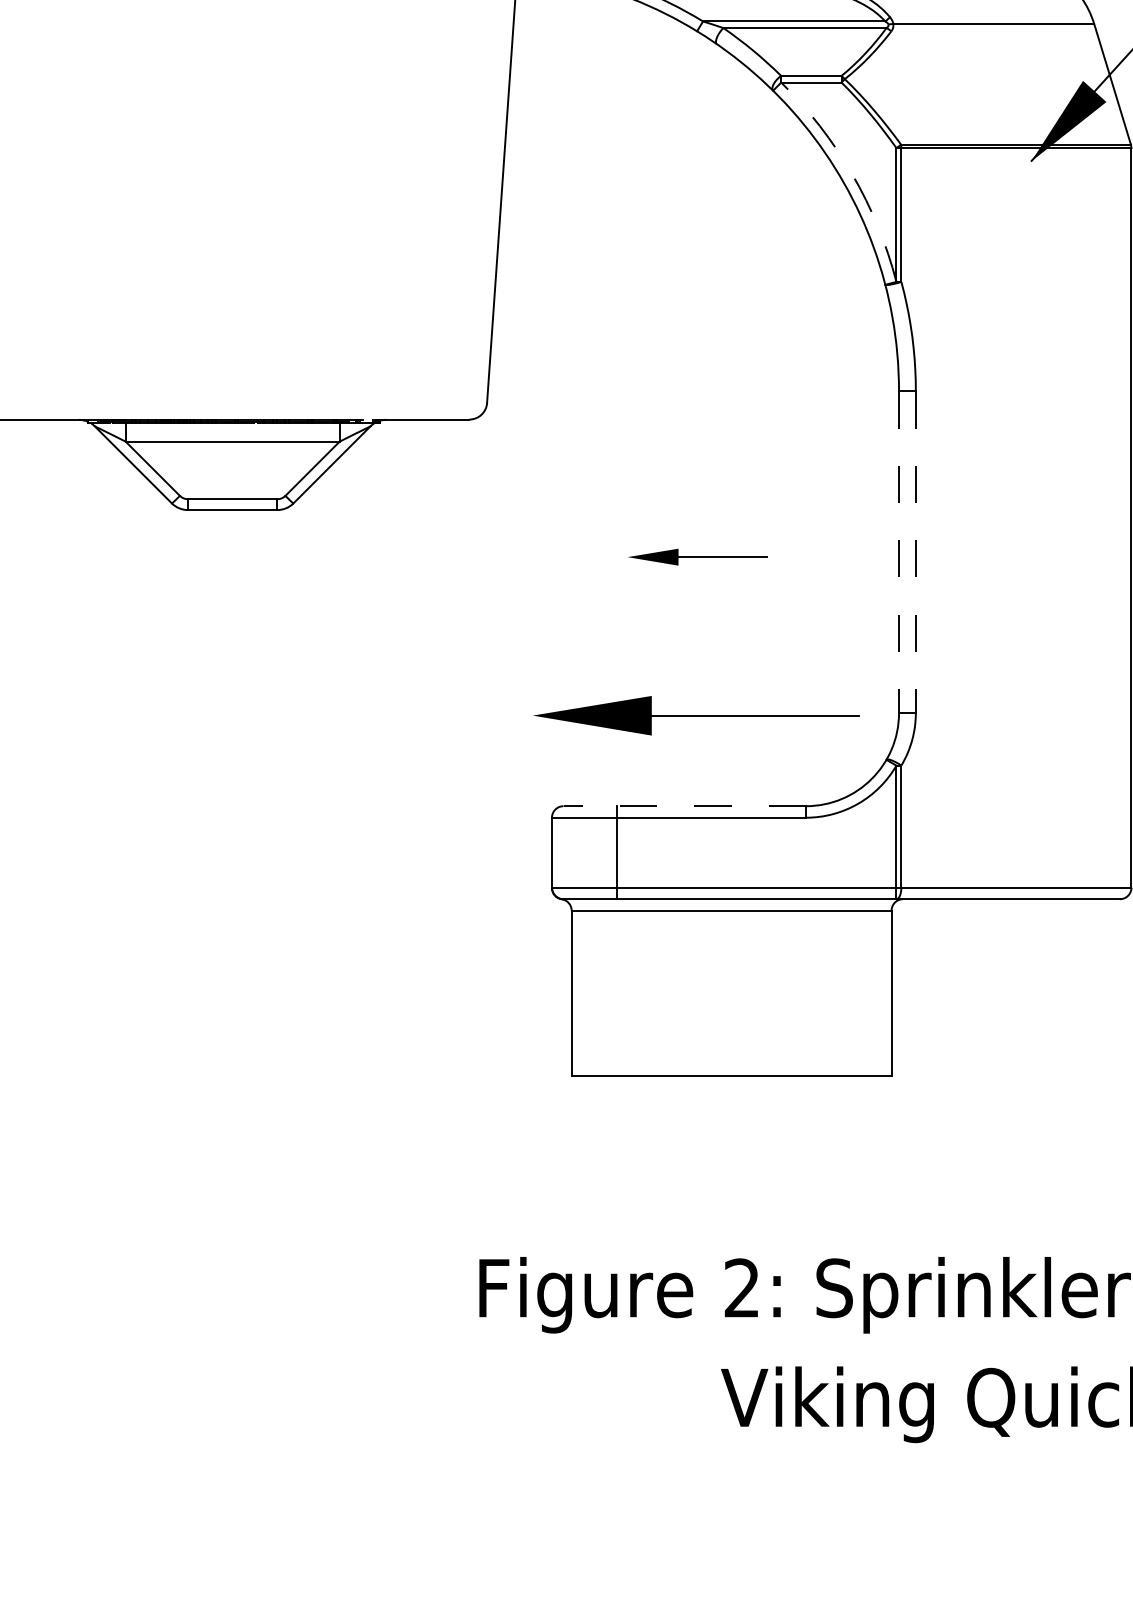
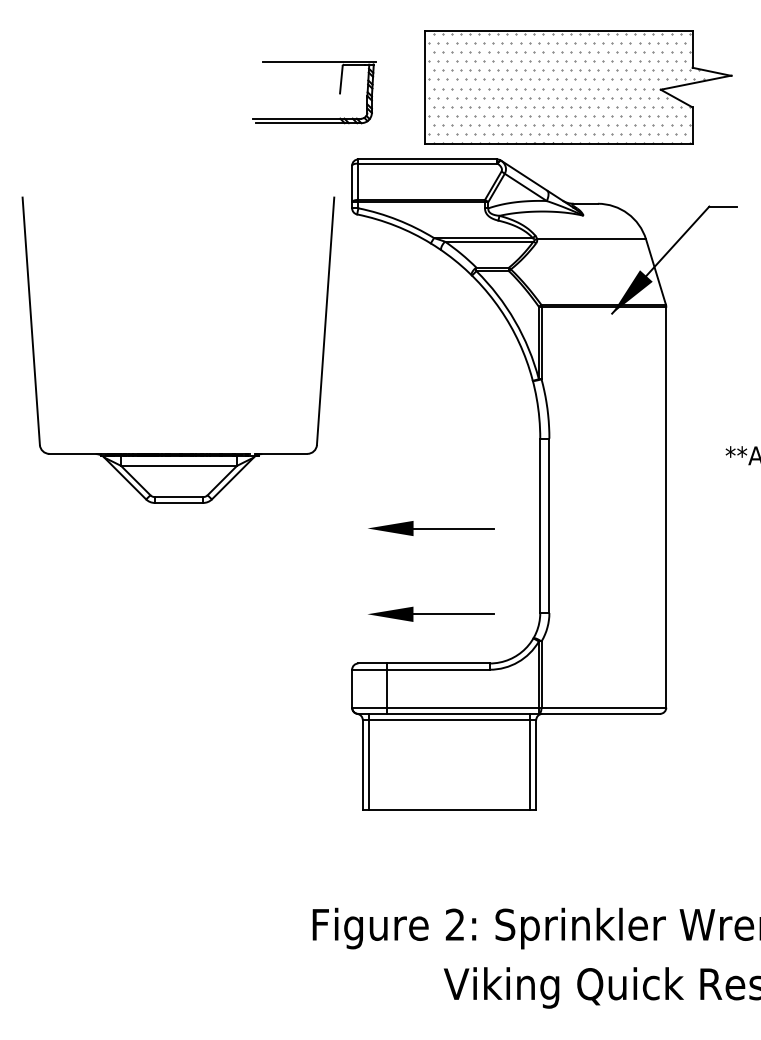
arc: (851, 175) -> (514, 321), dashed -> solid
line: (899, 553) -> (540, 526), dashed -> solid
line: (916, 553) -> (549, 526), dashed -> solid
part: (698, 557) -> (431, 528), size x1.67
part: (698, 713) -> (431, 613), size x0.71
line: (685, 806) -> (424, 663), dashed -> solid
line: (584, 986) -> (369, 761), added
line: (879, 986) -> (529, 761), added

